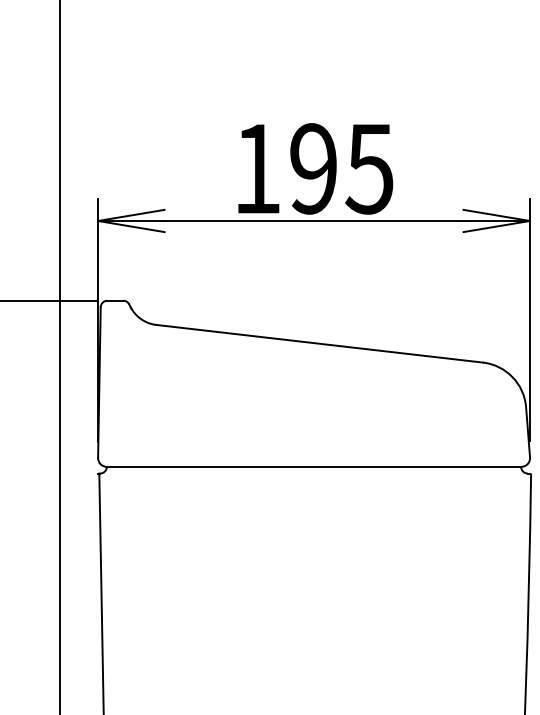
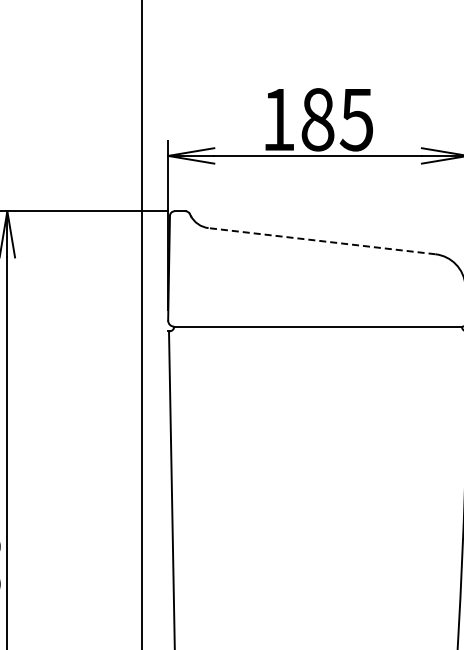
text: (313, 168) -> (317, 119), 195 -> 185
line: (318, 344) -> (321, 241), solid -> dashed

